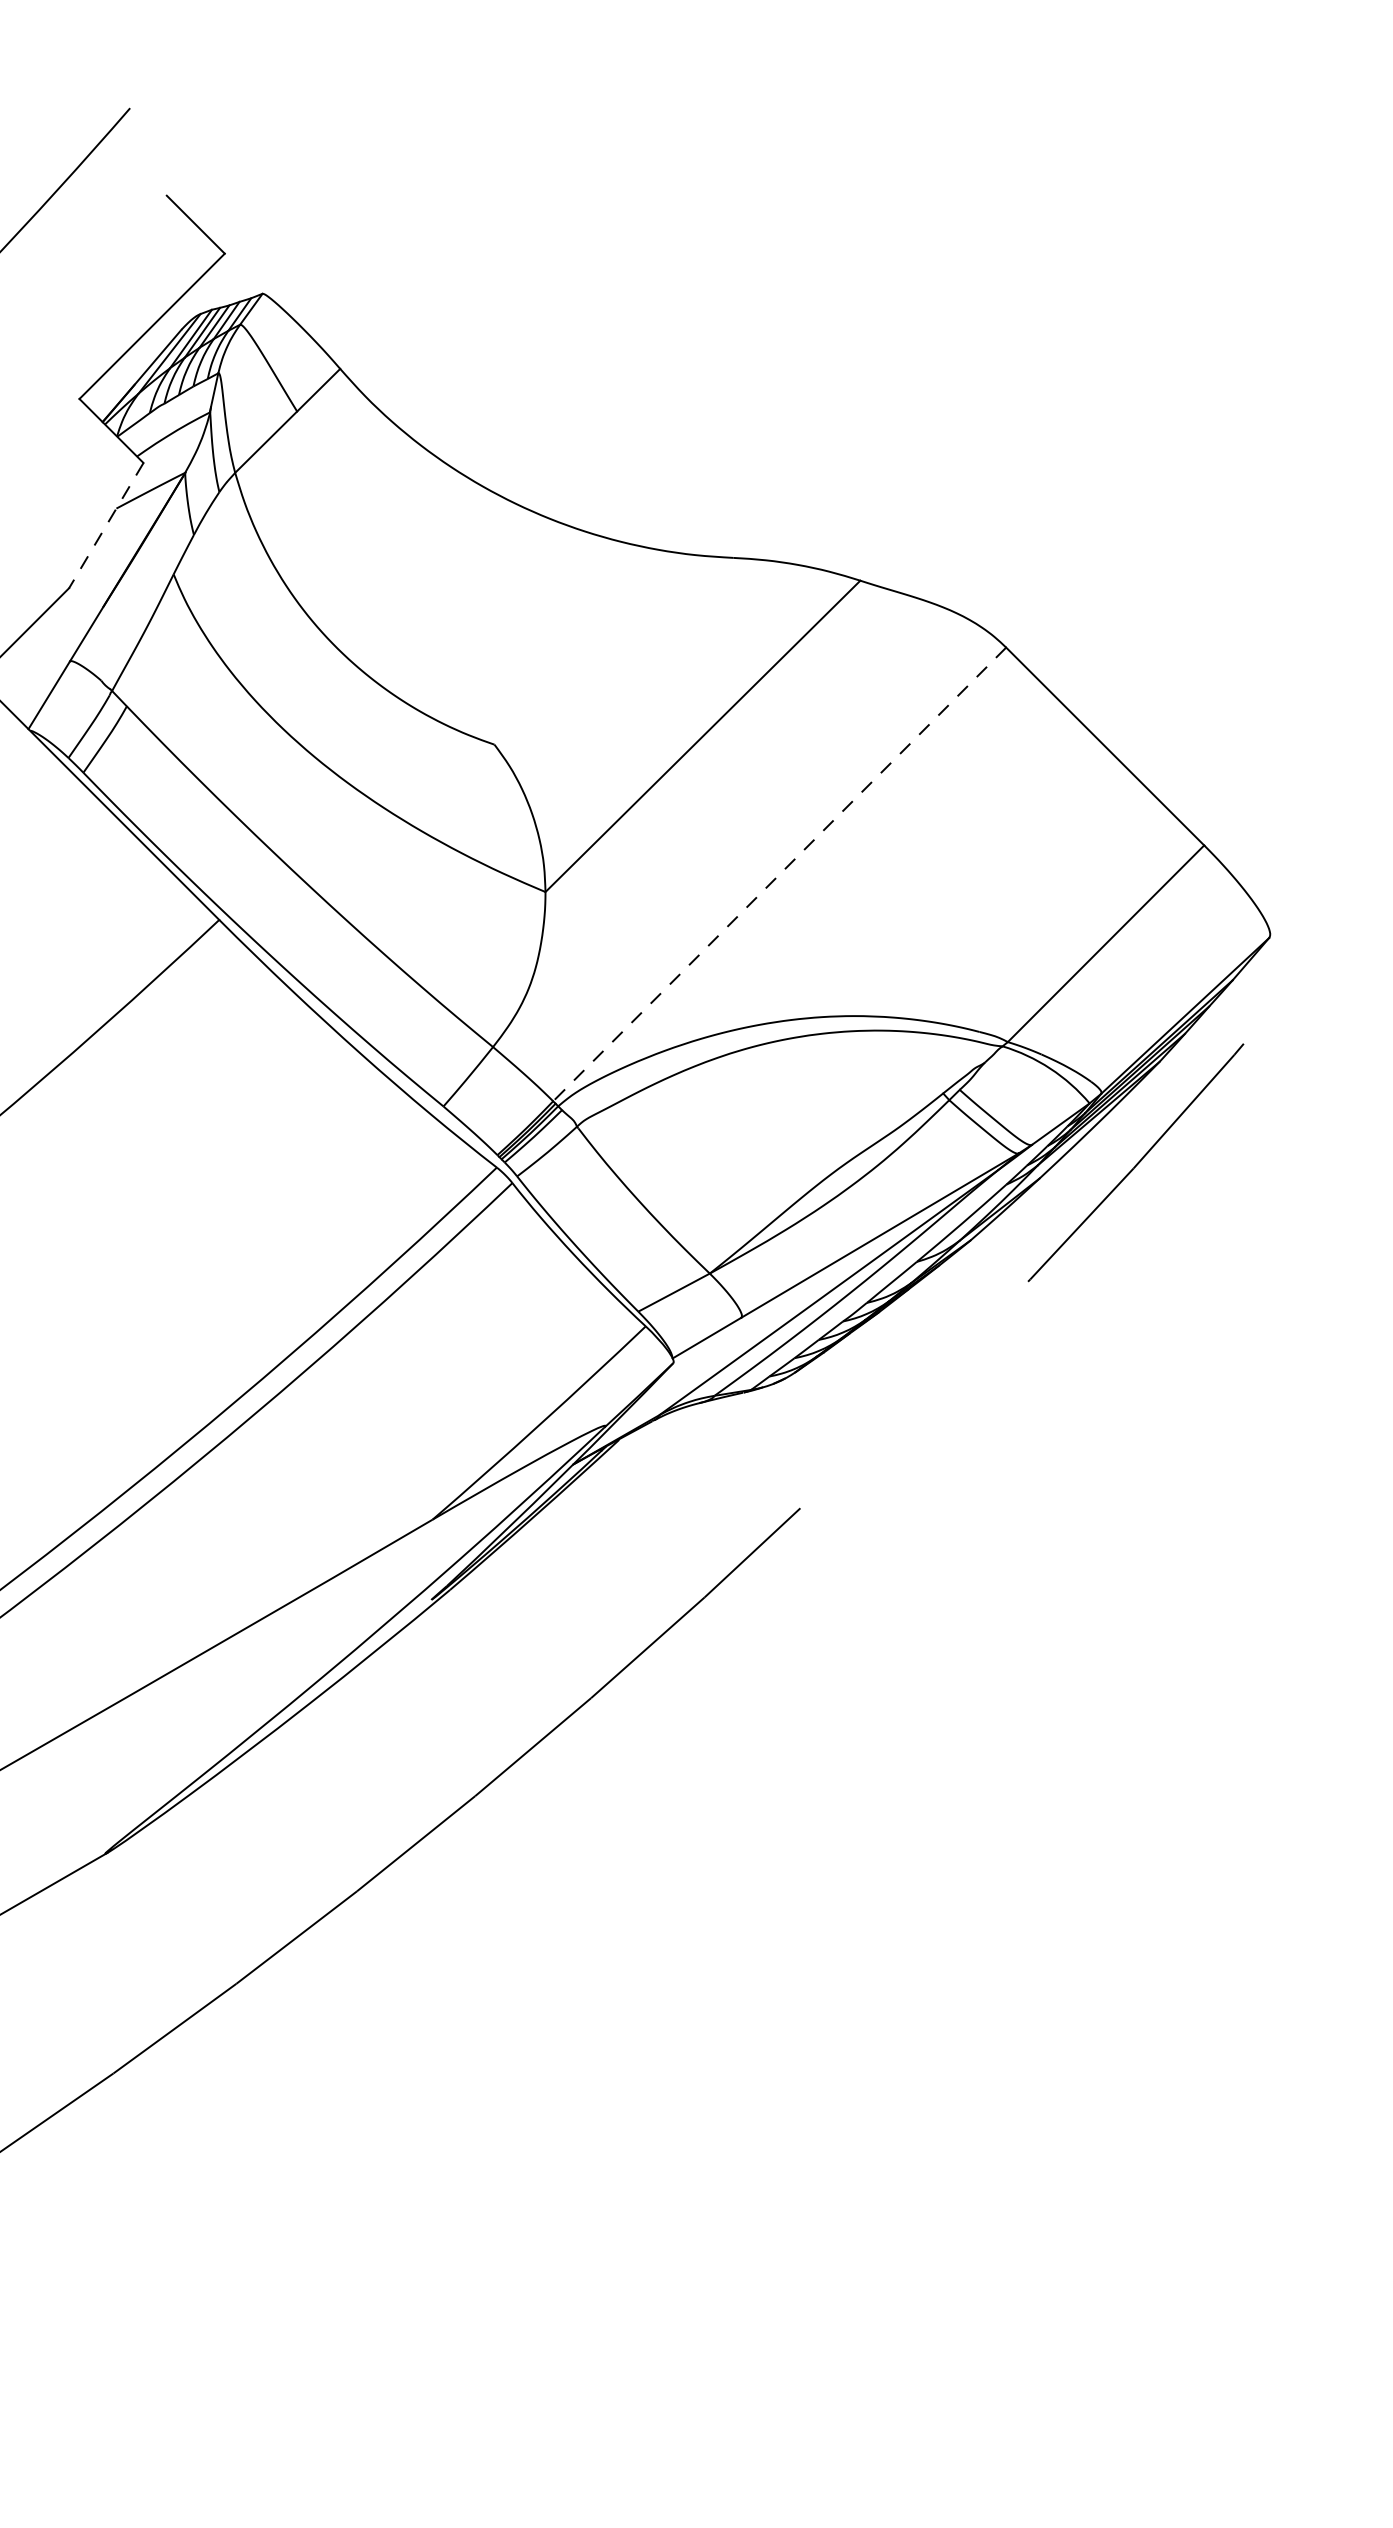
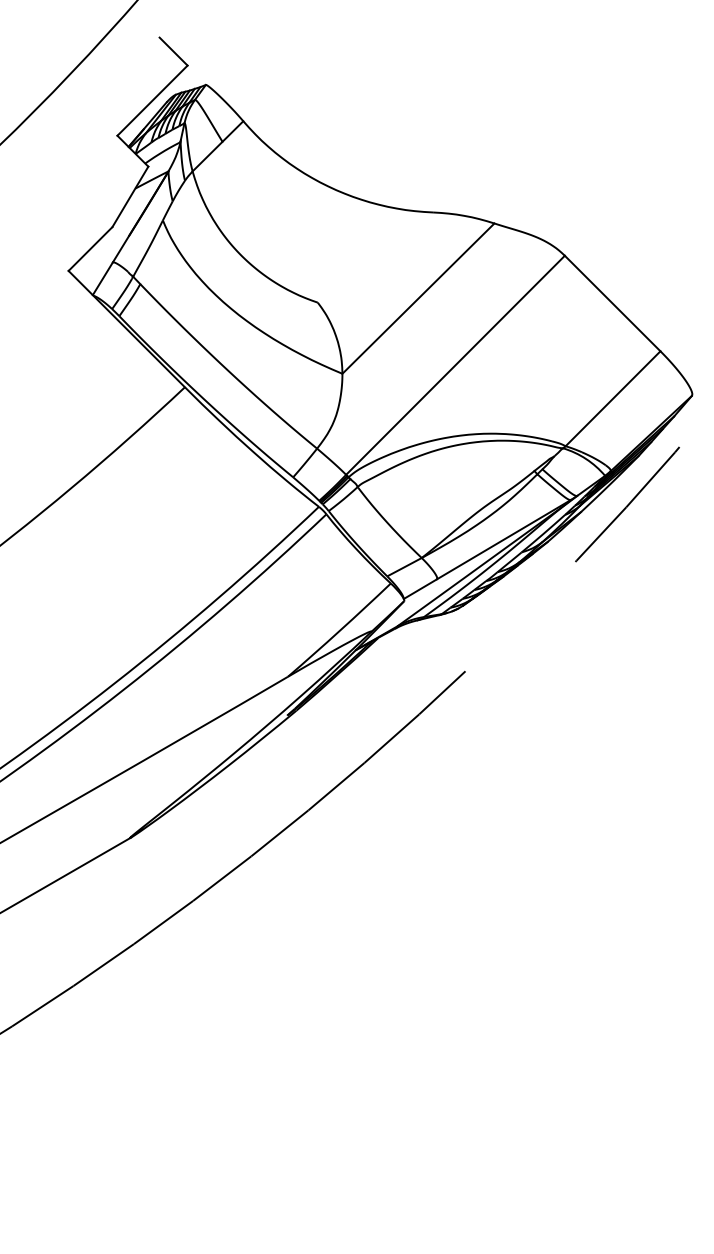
line: (106, 526) -> (130, 197), dashed -> solid
line: (779, 874) -> (455, 365), dashed -> solid

